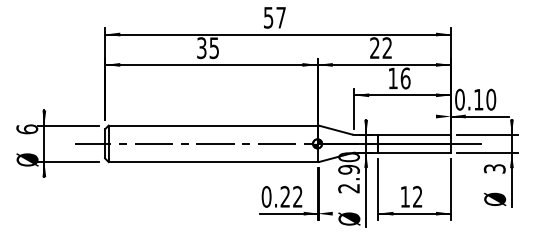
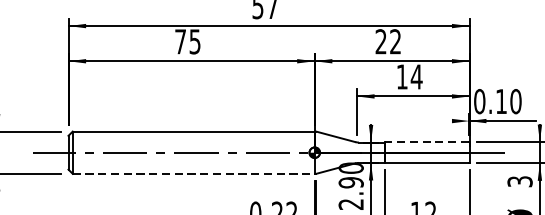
text: (201, 48) -> (180, 42), 35 -> 75
text: (405, 78) -> (416, 76), 16 -> 14
line: (413, 134) -> (425, 141), solid -> dashed
line: (213, 162) -> (194, 174), solid -> dashed

